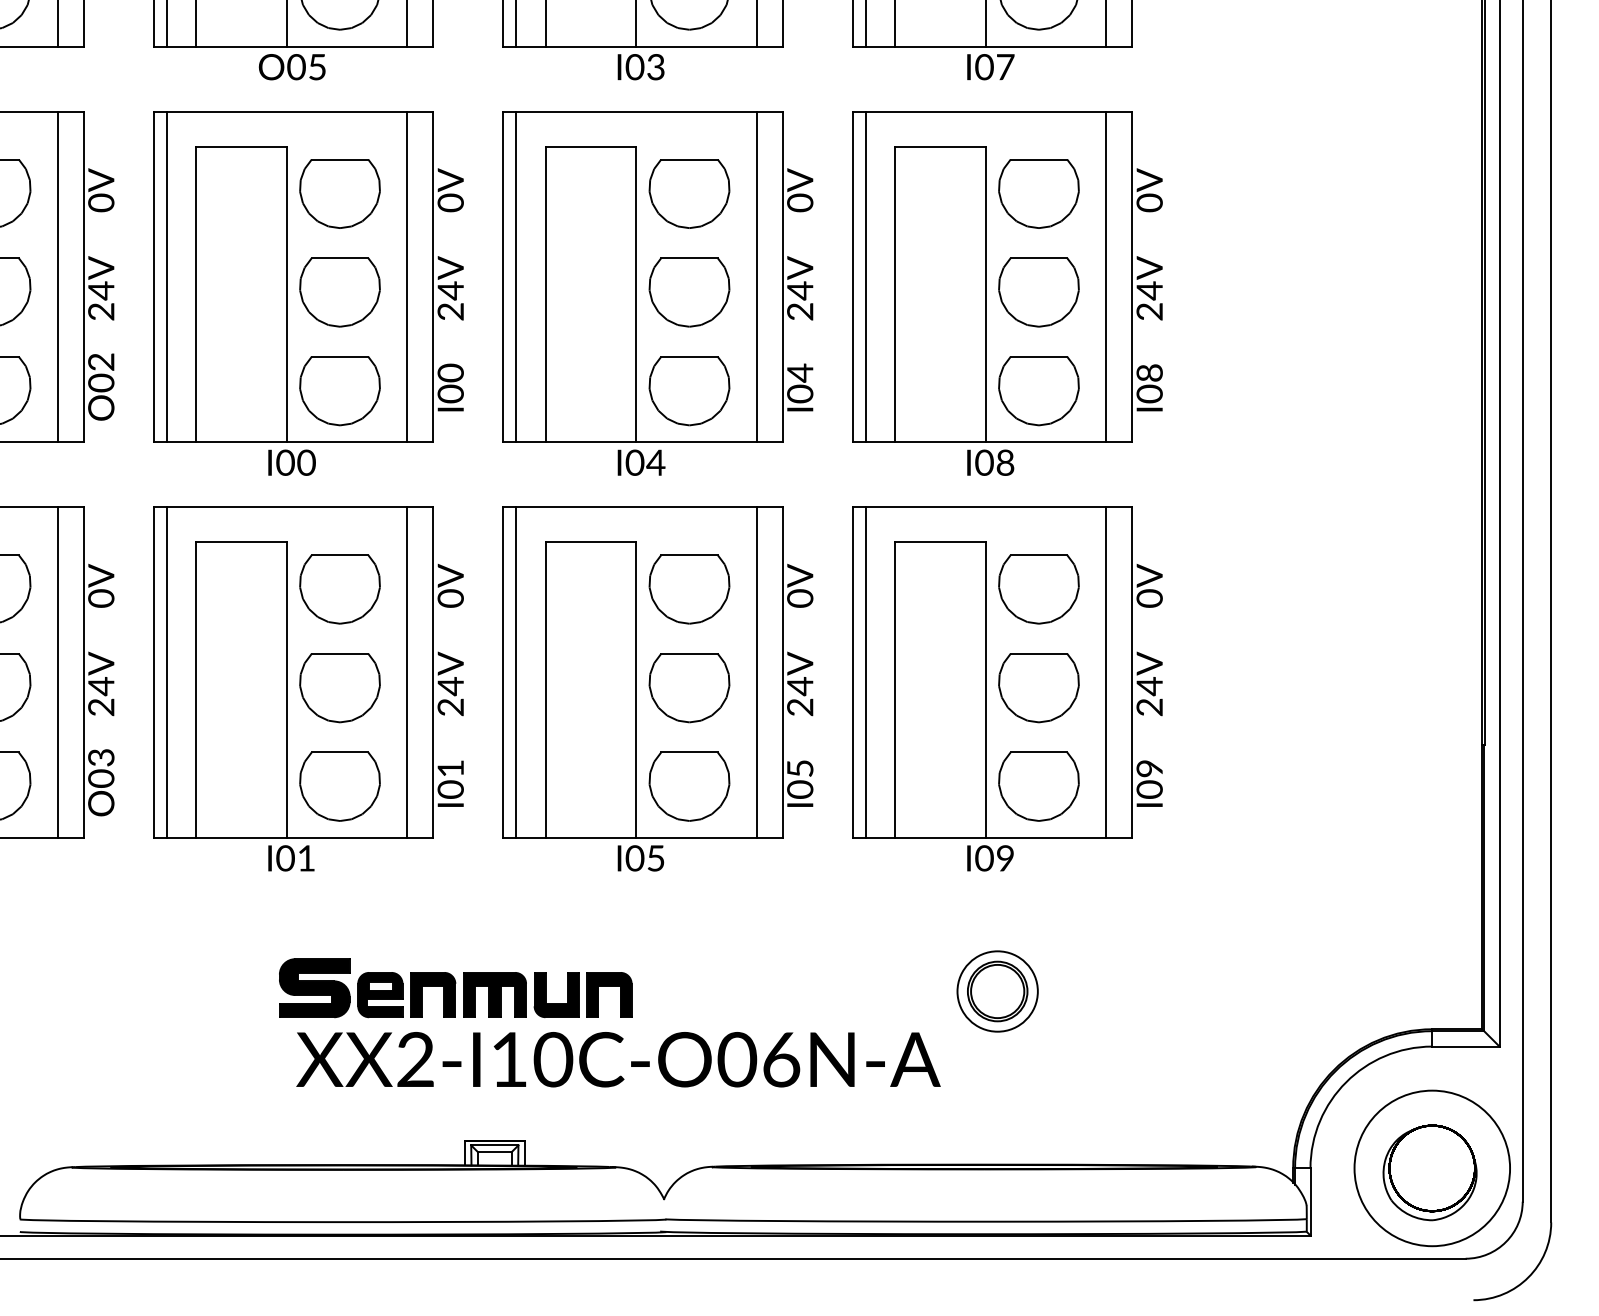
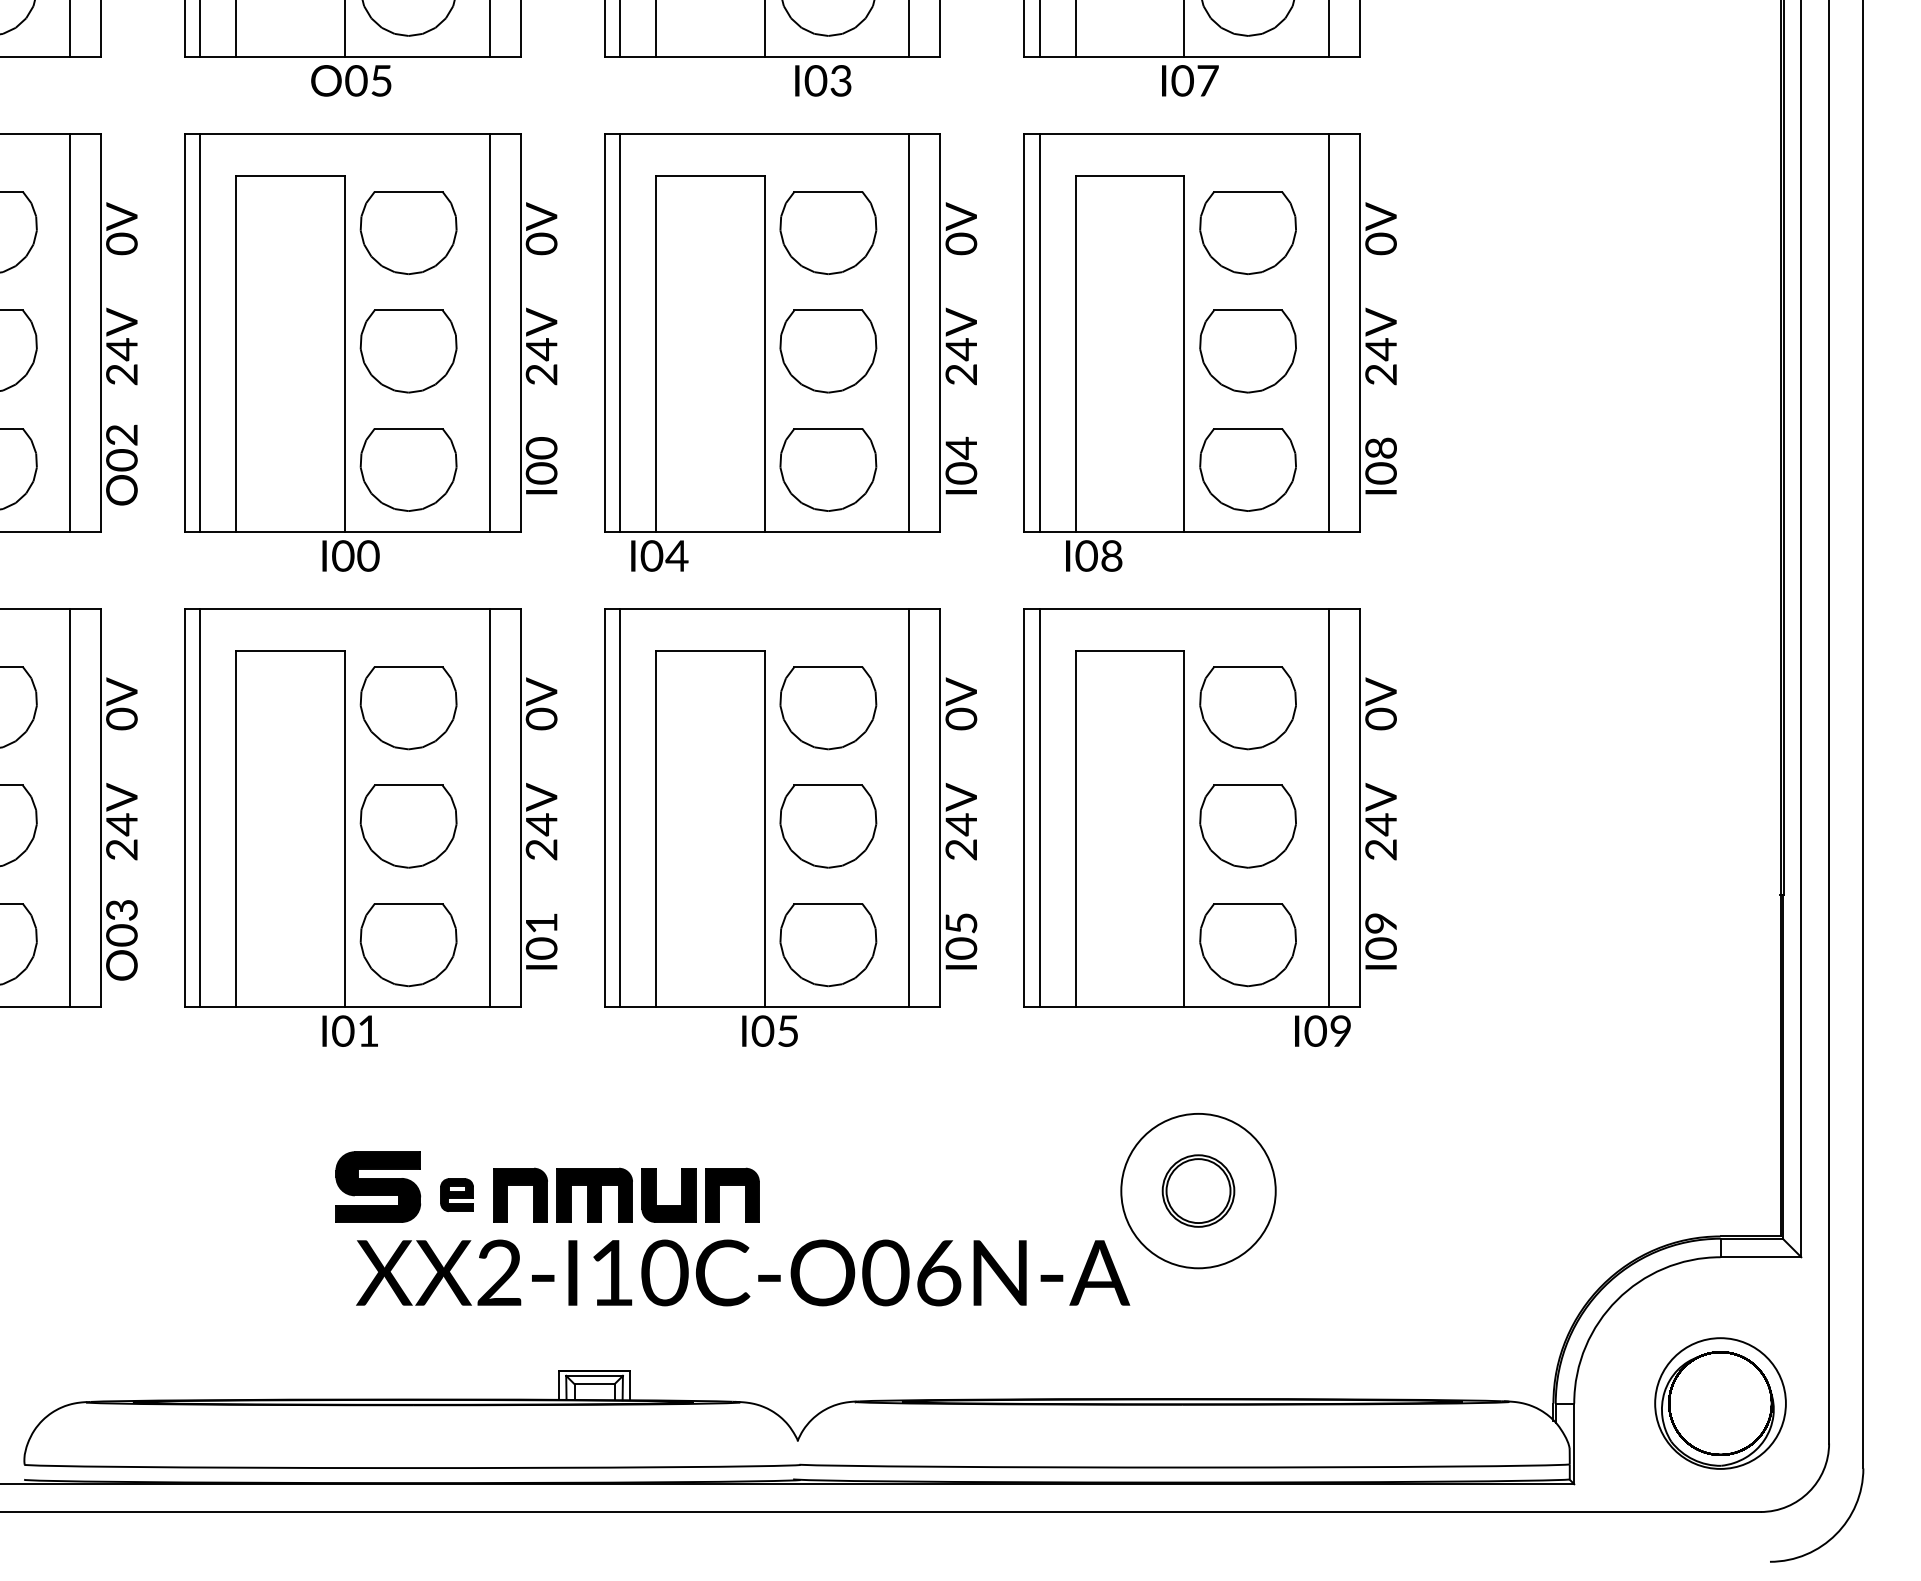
text: (641, 66) -> (823, 80), moved
text: (641, 462) -> (659, 555), moved
text: (990, 462) -> (1094, 555), moved
text: (990, 857) -> (1322, 1030), moved
circle: (997, 991) -> (1198, 1190), size x1.6
part: (379, 994) -> (456, 1194), size x0.6
circle: (1432, 1168) -> (1720, 1403), size x0.7

